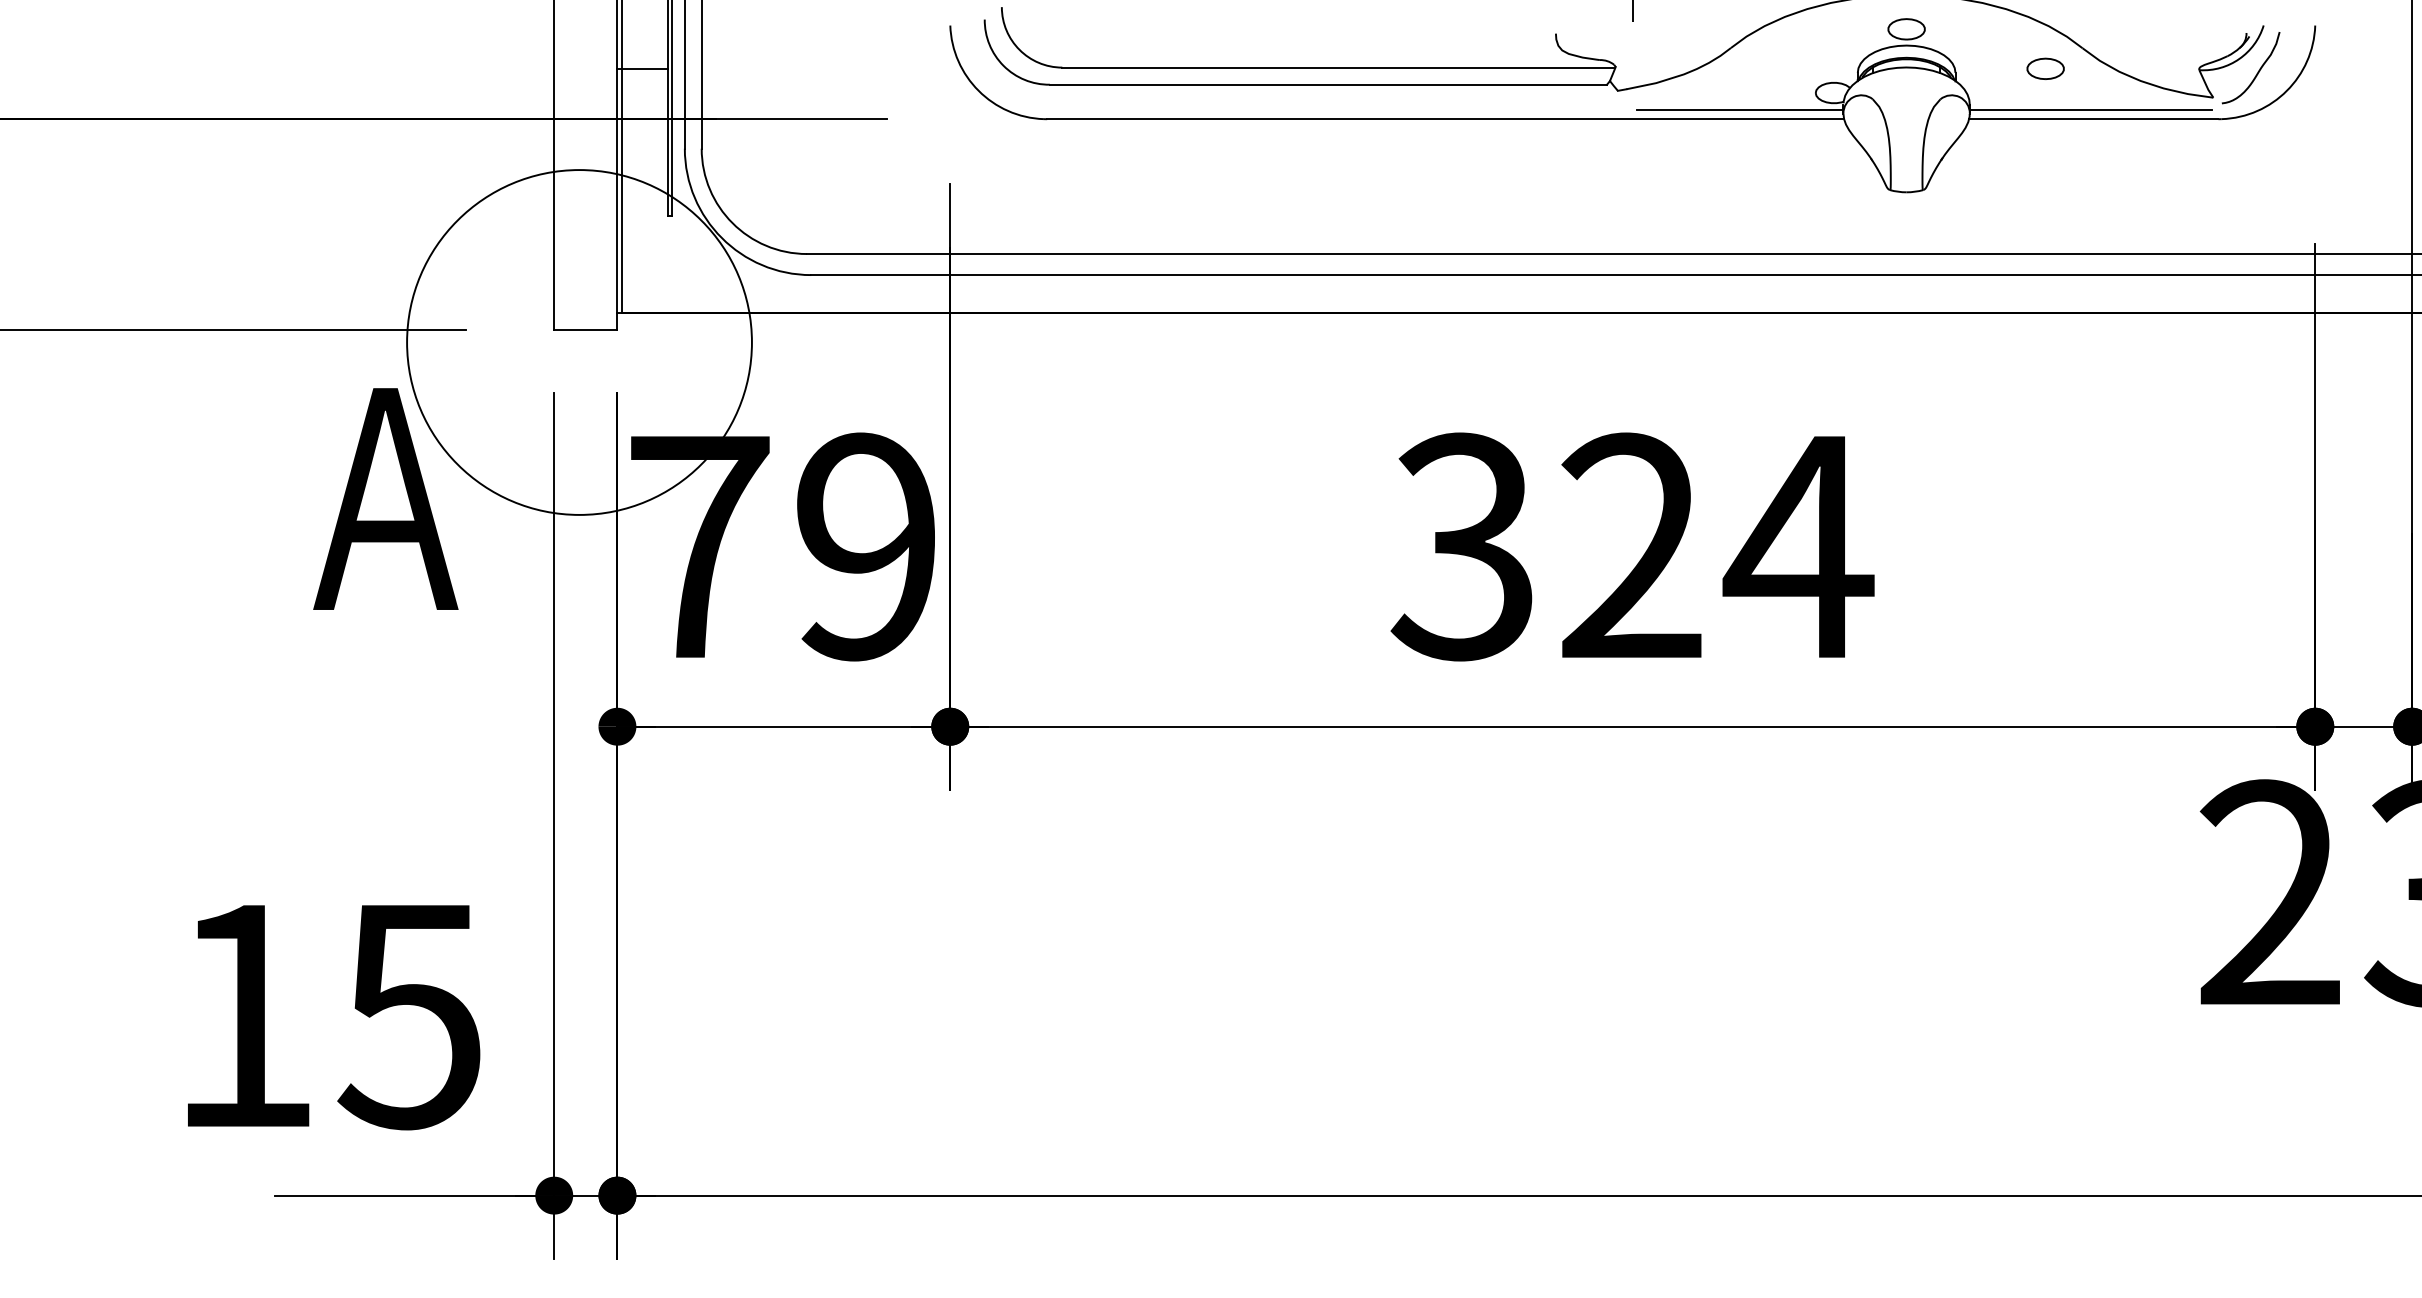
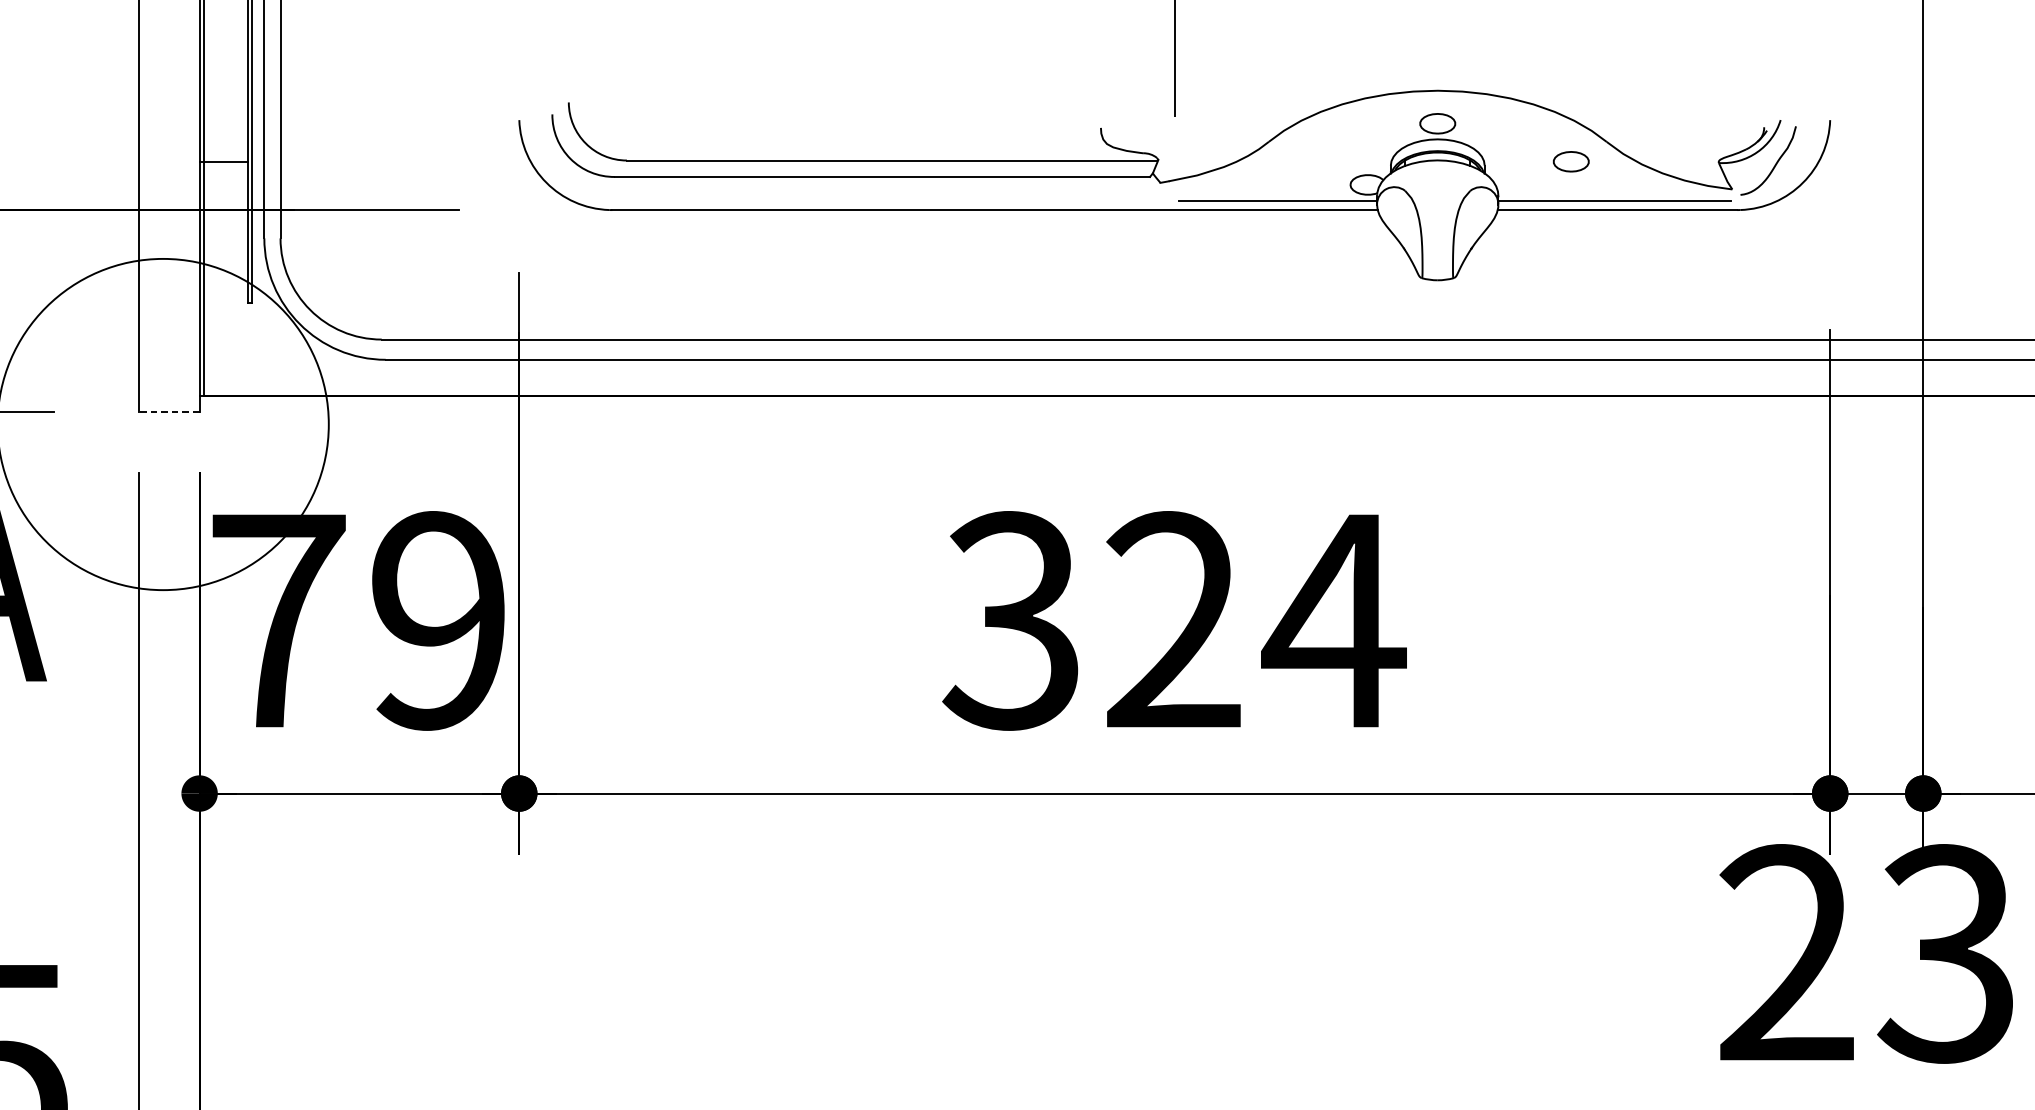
line: (585, 329) -> (168, 412), solid -> dashed

